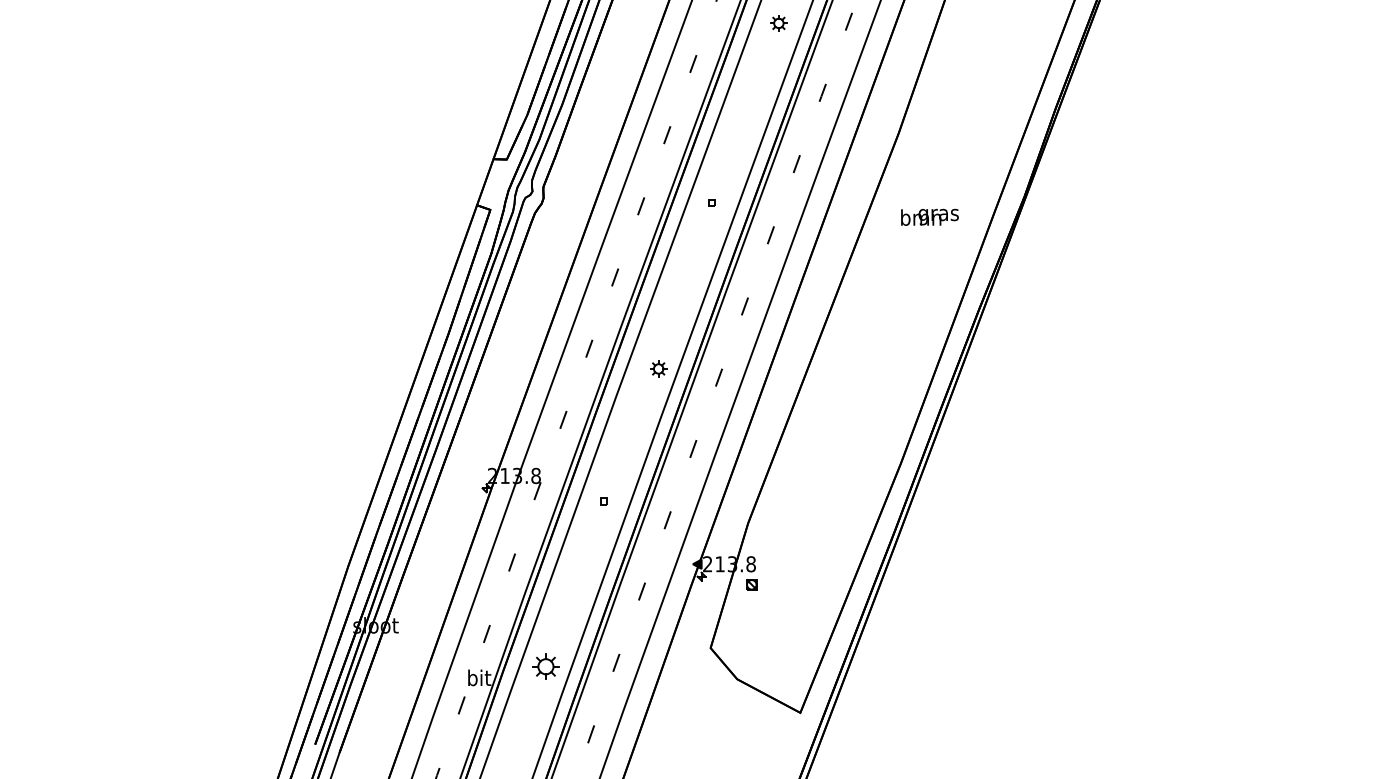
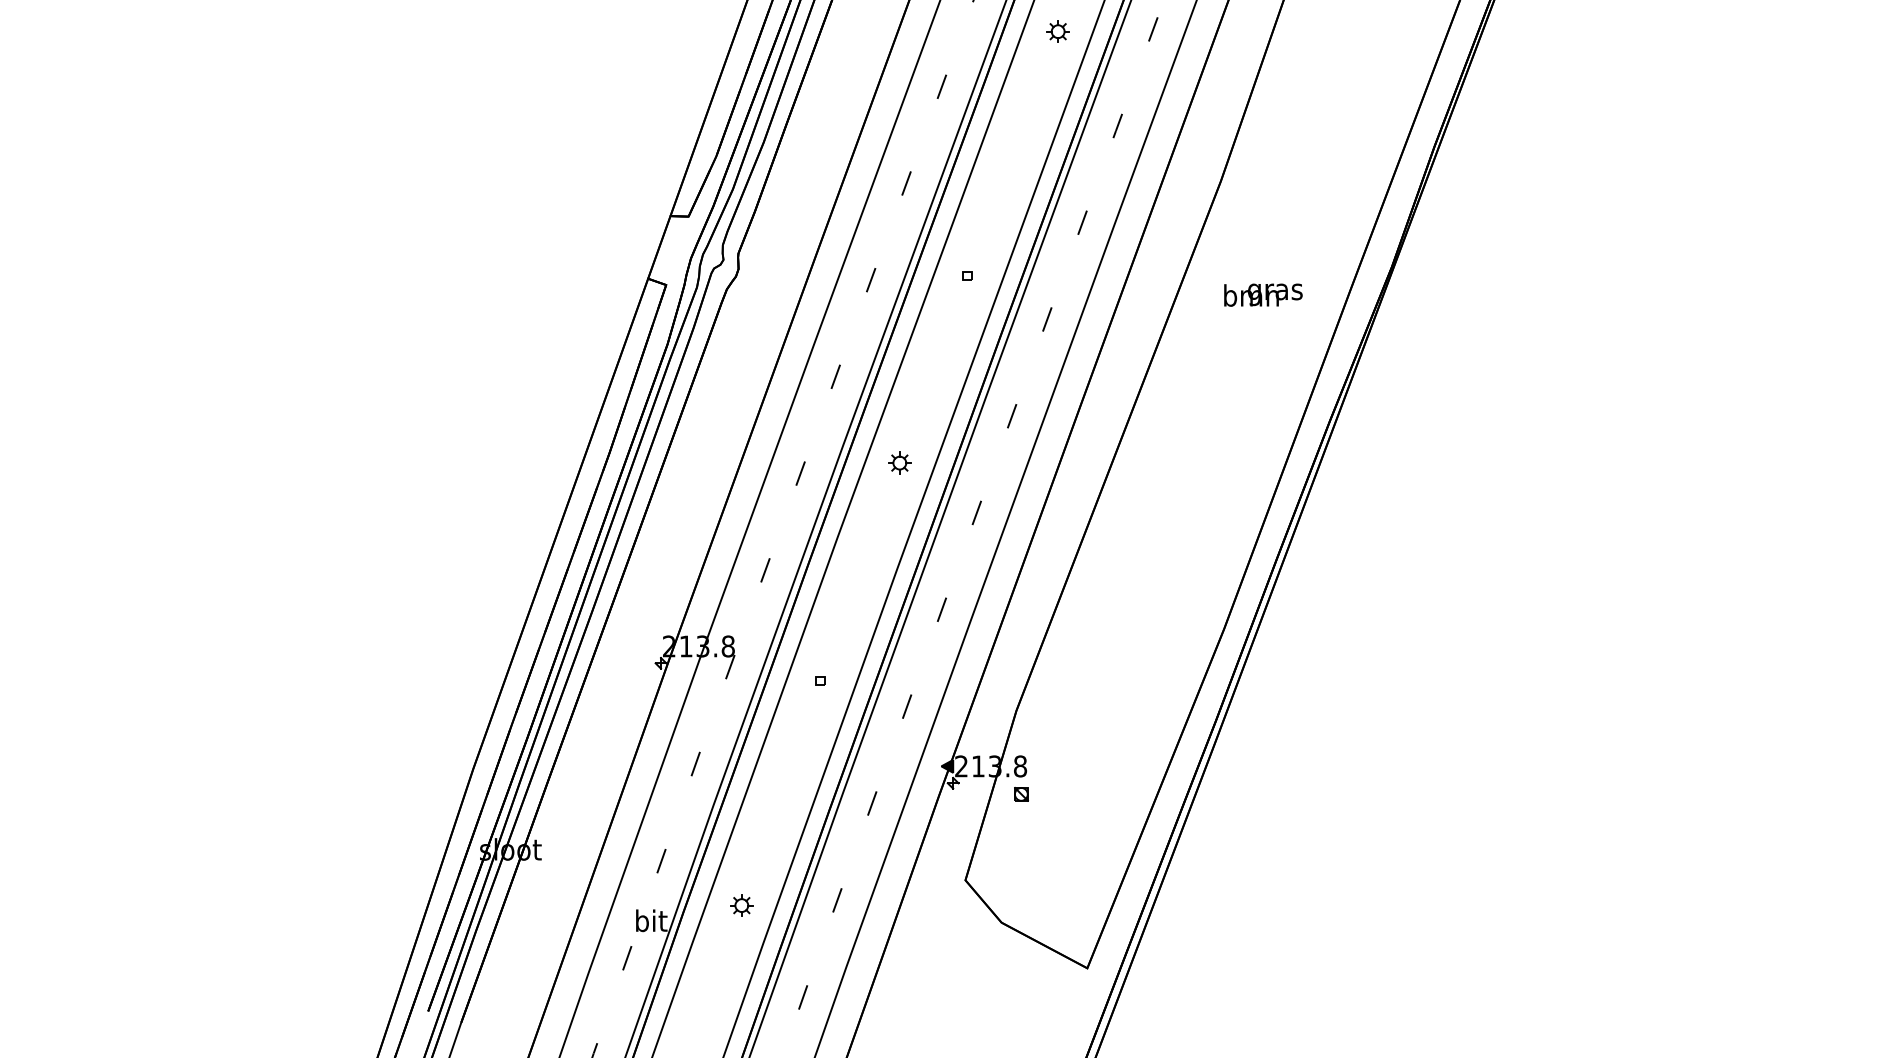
part: (658, 368) -> (899, 462), moved
part: (545, 666) -> (741, 905), size x0.62

